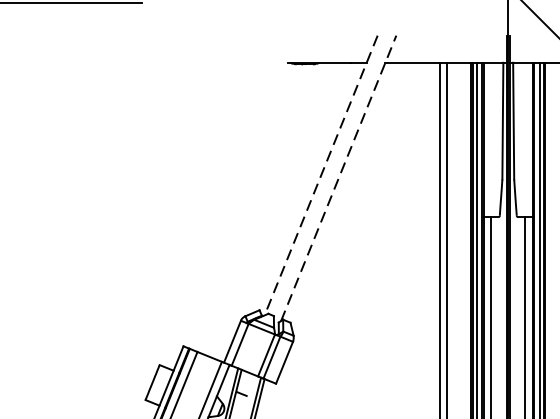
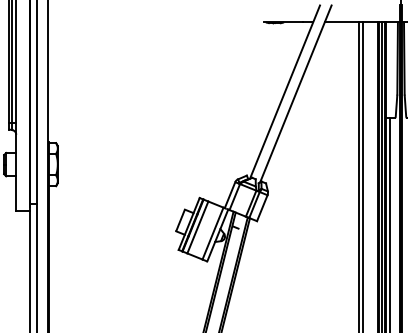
line: (321, 176) -> (285, 92), dashed -> solid
line: (339, 177) -> (296, 93), dashed -> solid

